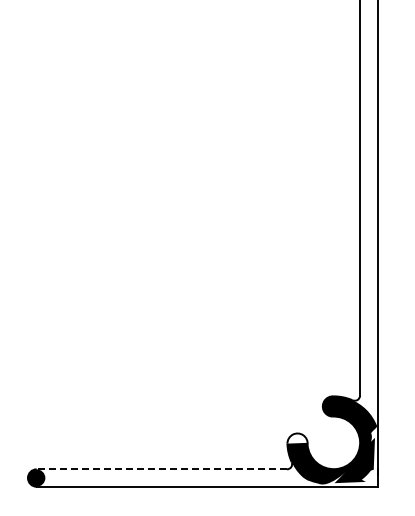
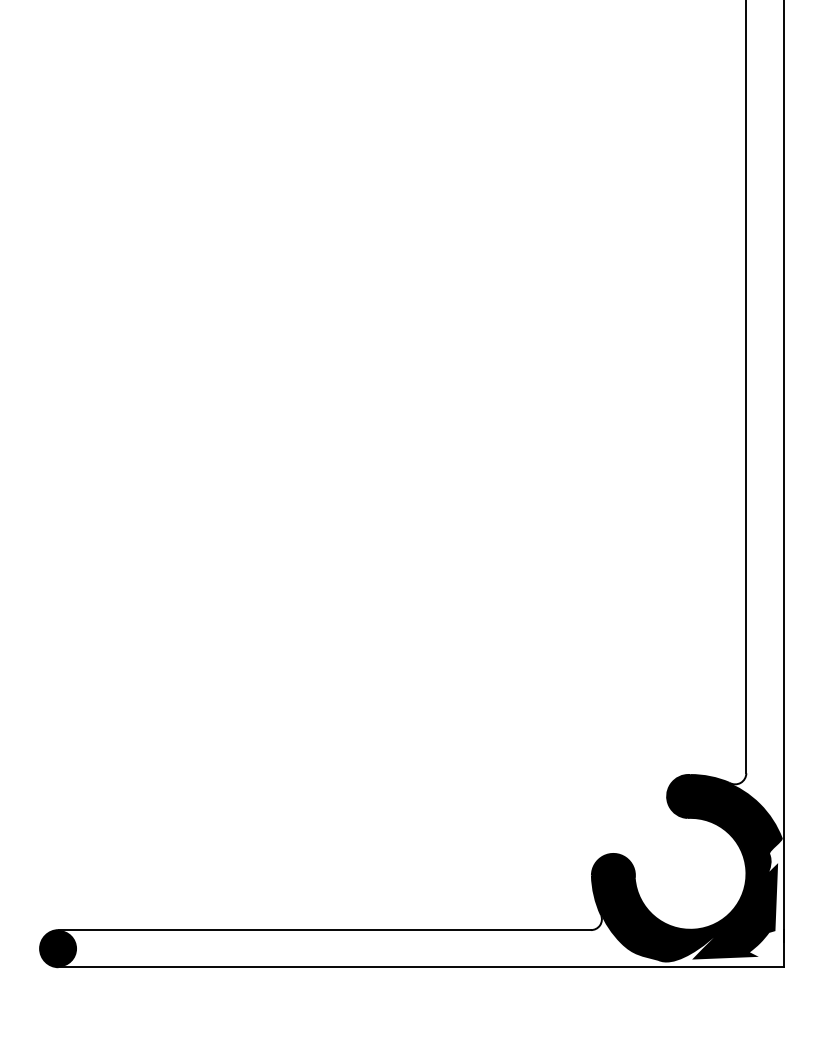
fill: (297, 443) -> (613, 875), added
line: (161, 469) -> (324, 930), dashed -> solid

